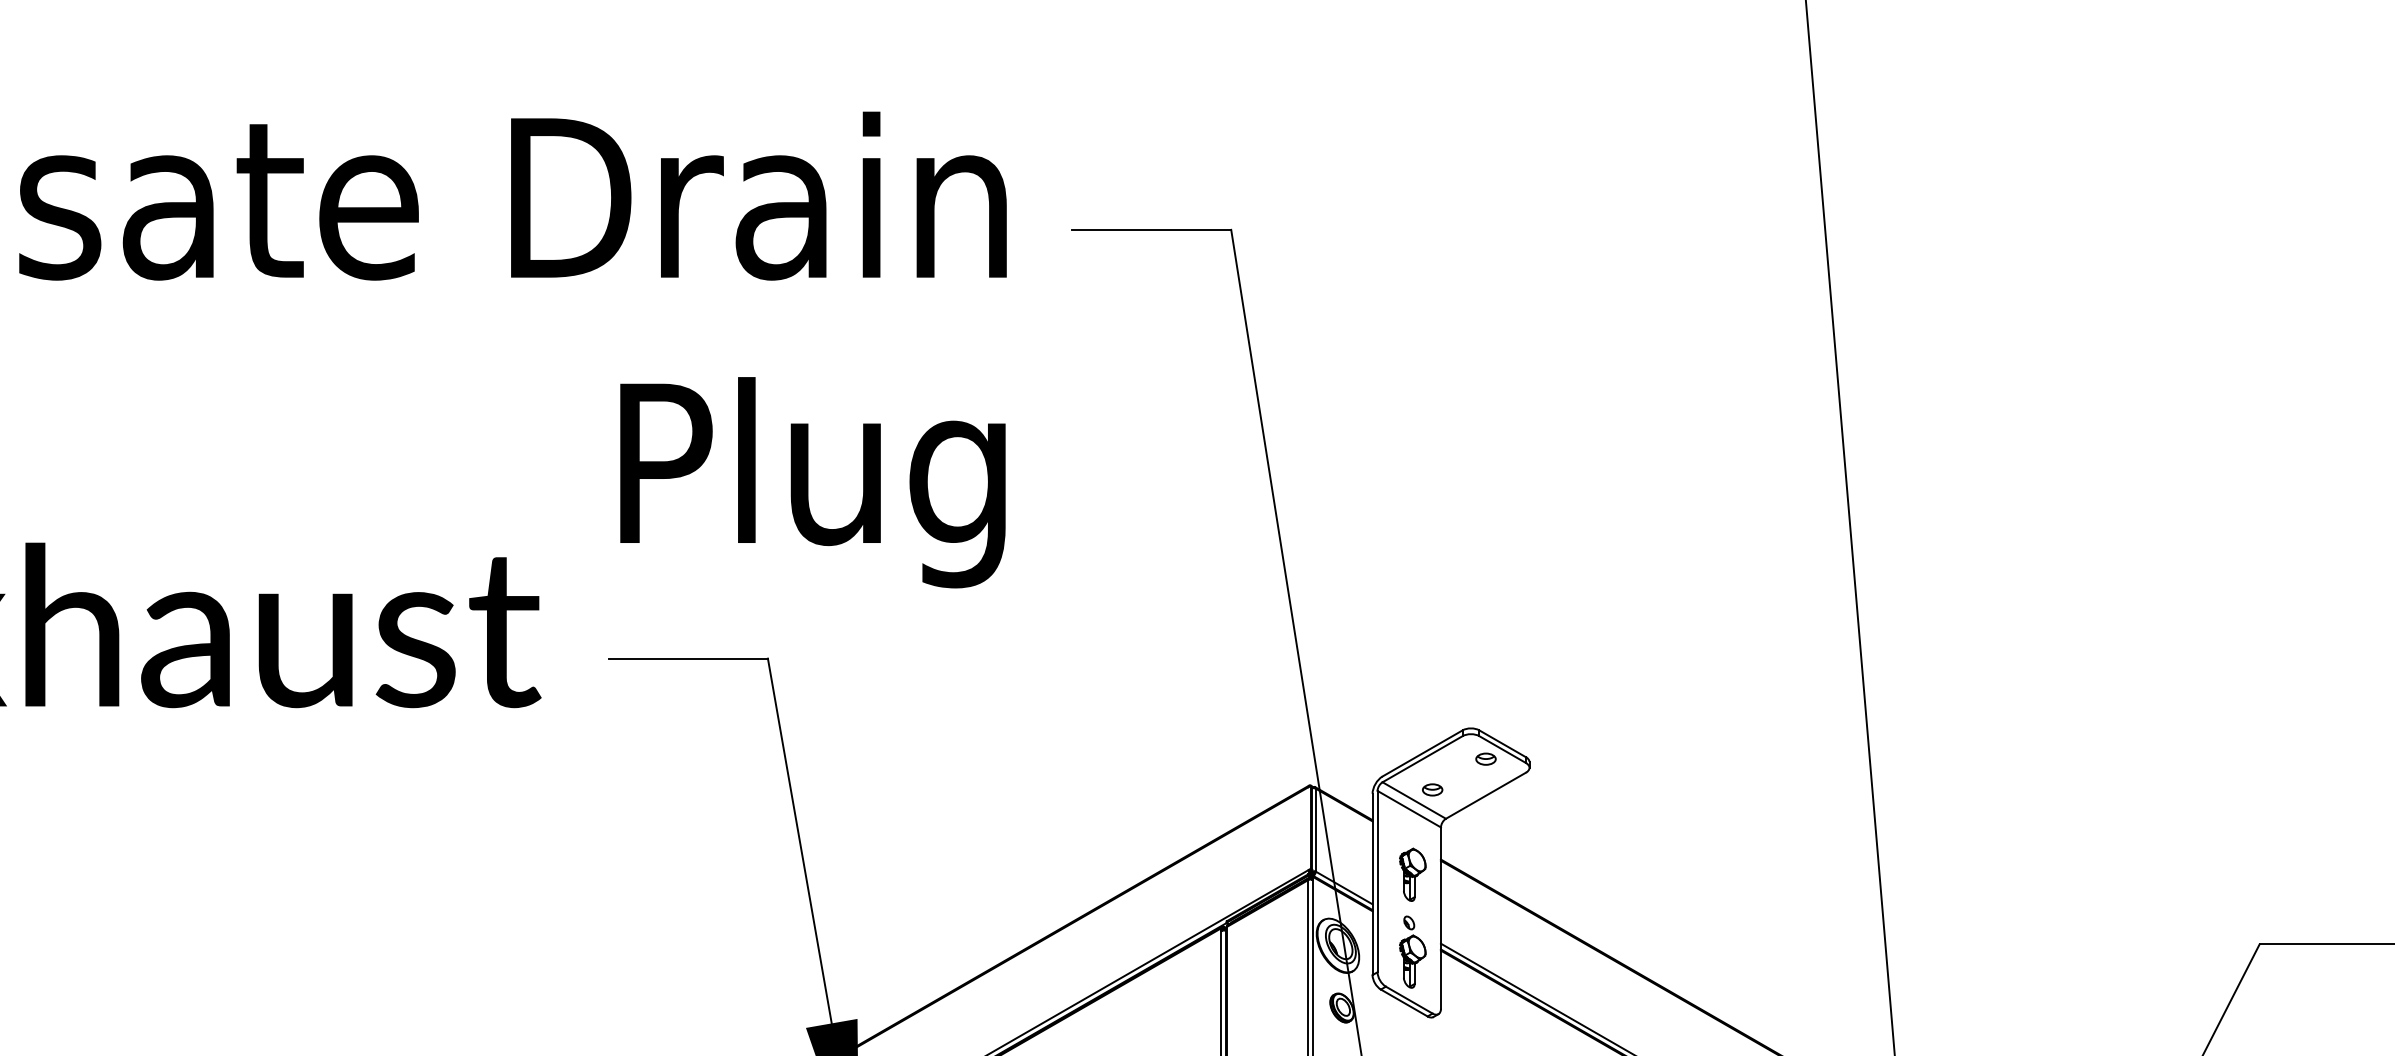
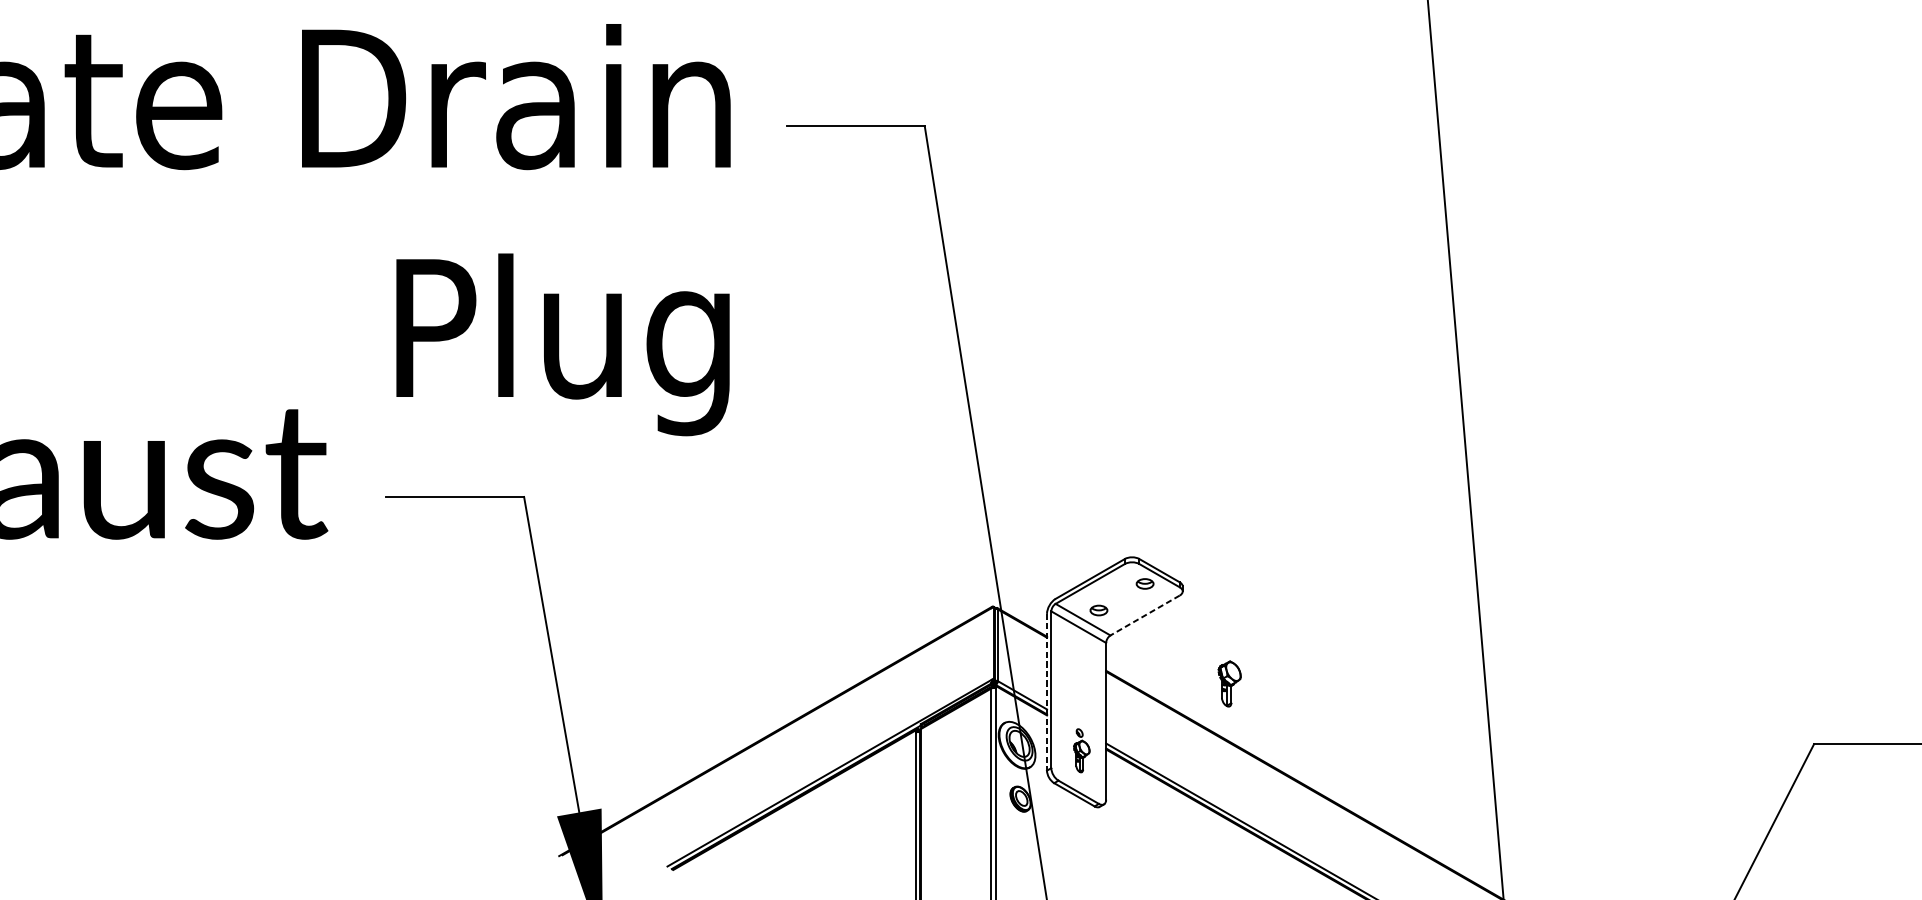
line: (1485, 795) -> (1144, 615), solid -> dashed
part: (1412, 874) -> (1229, 683), moved
line: (1372, 884) -> (1046, 692), solid -> dashed
part: (1412, 951) -> (1081, 750), size x0.7

